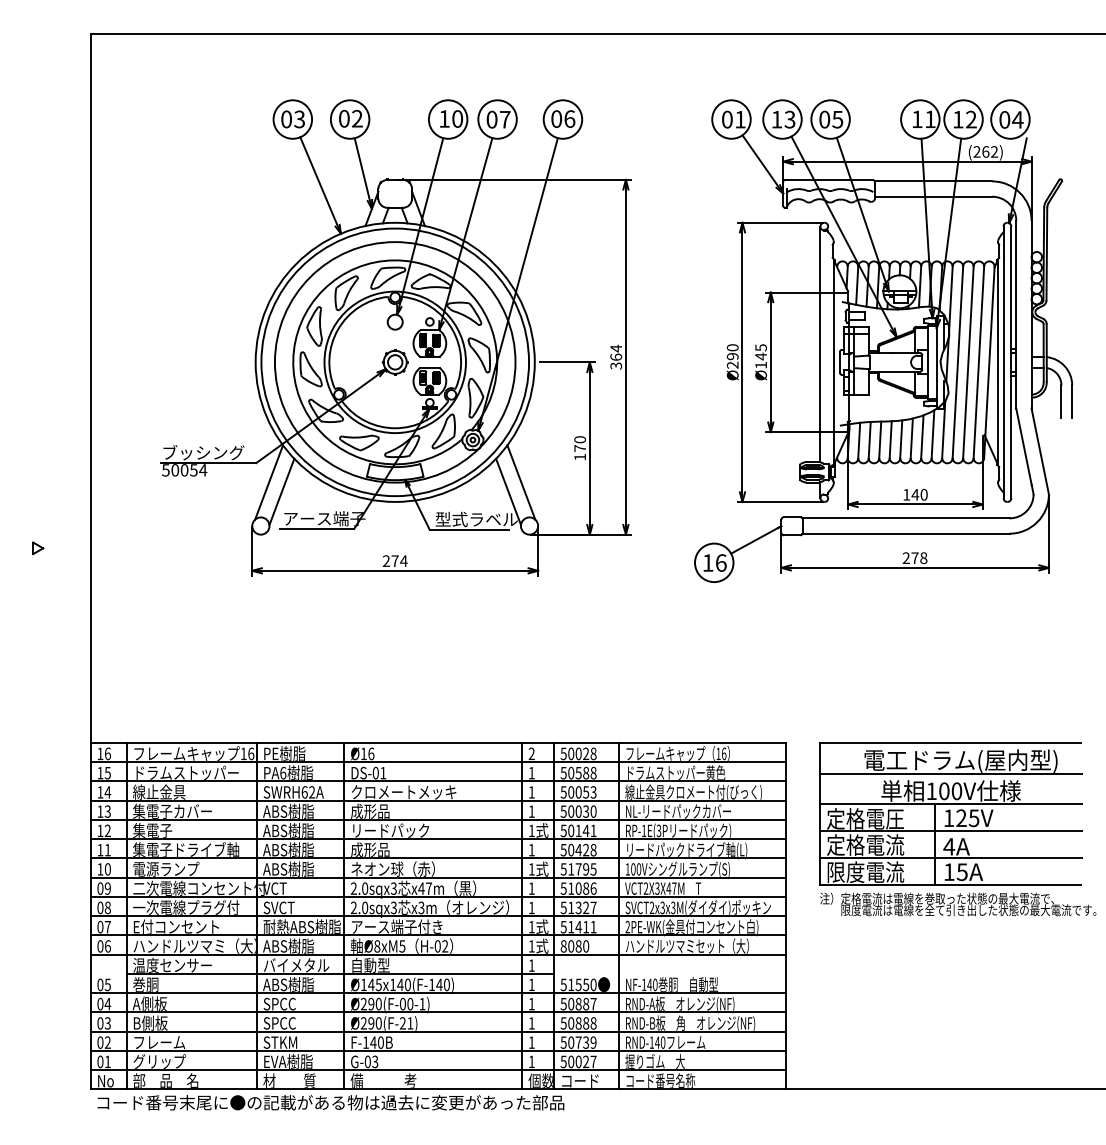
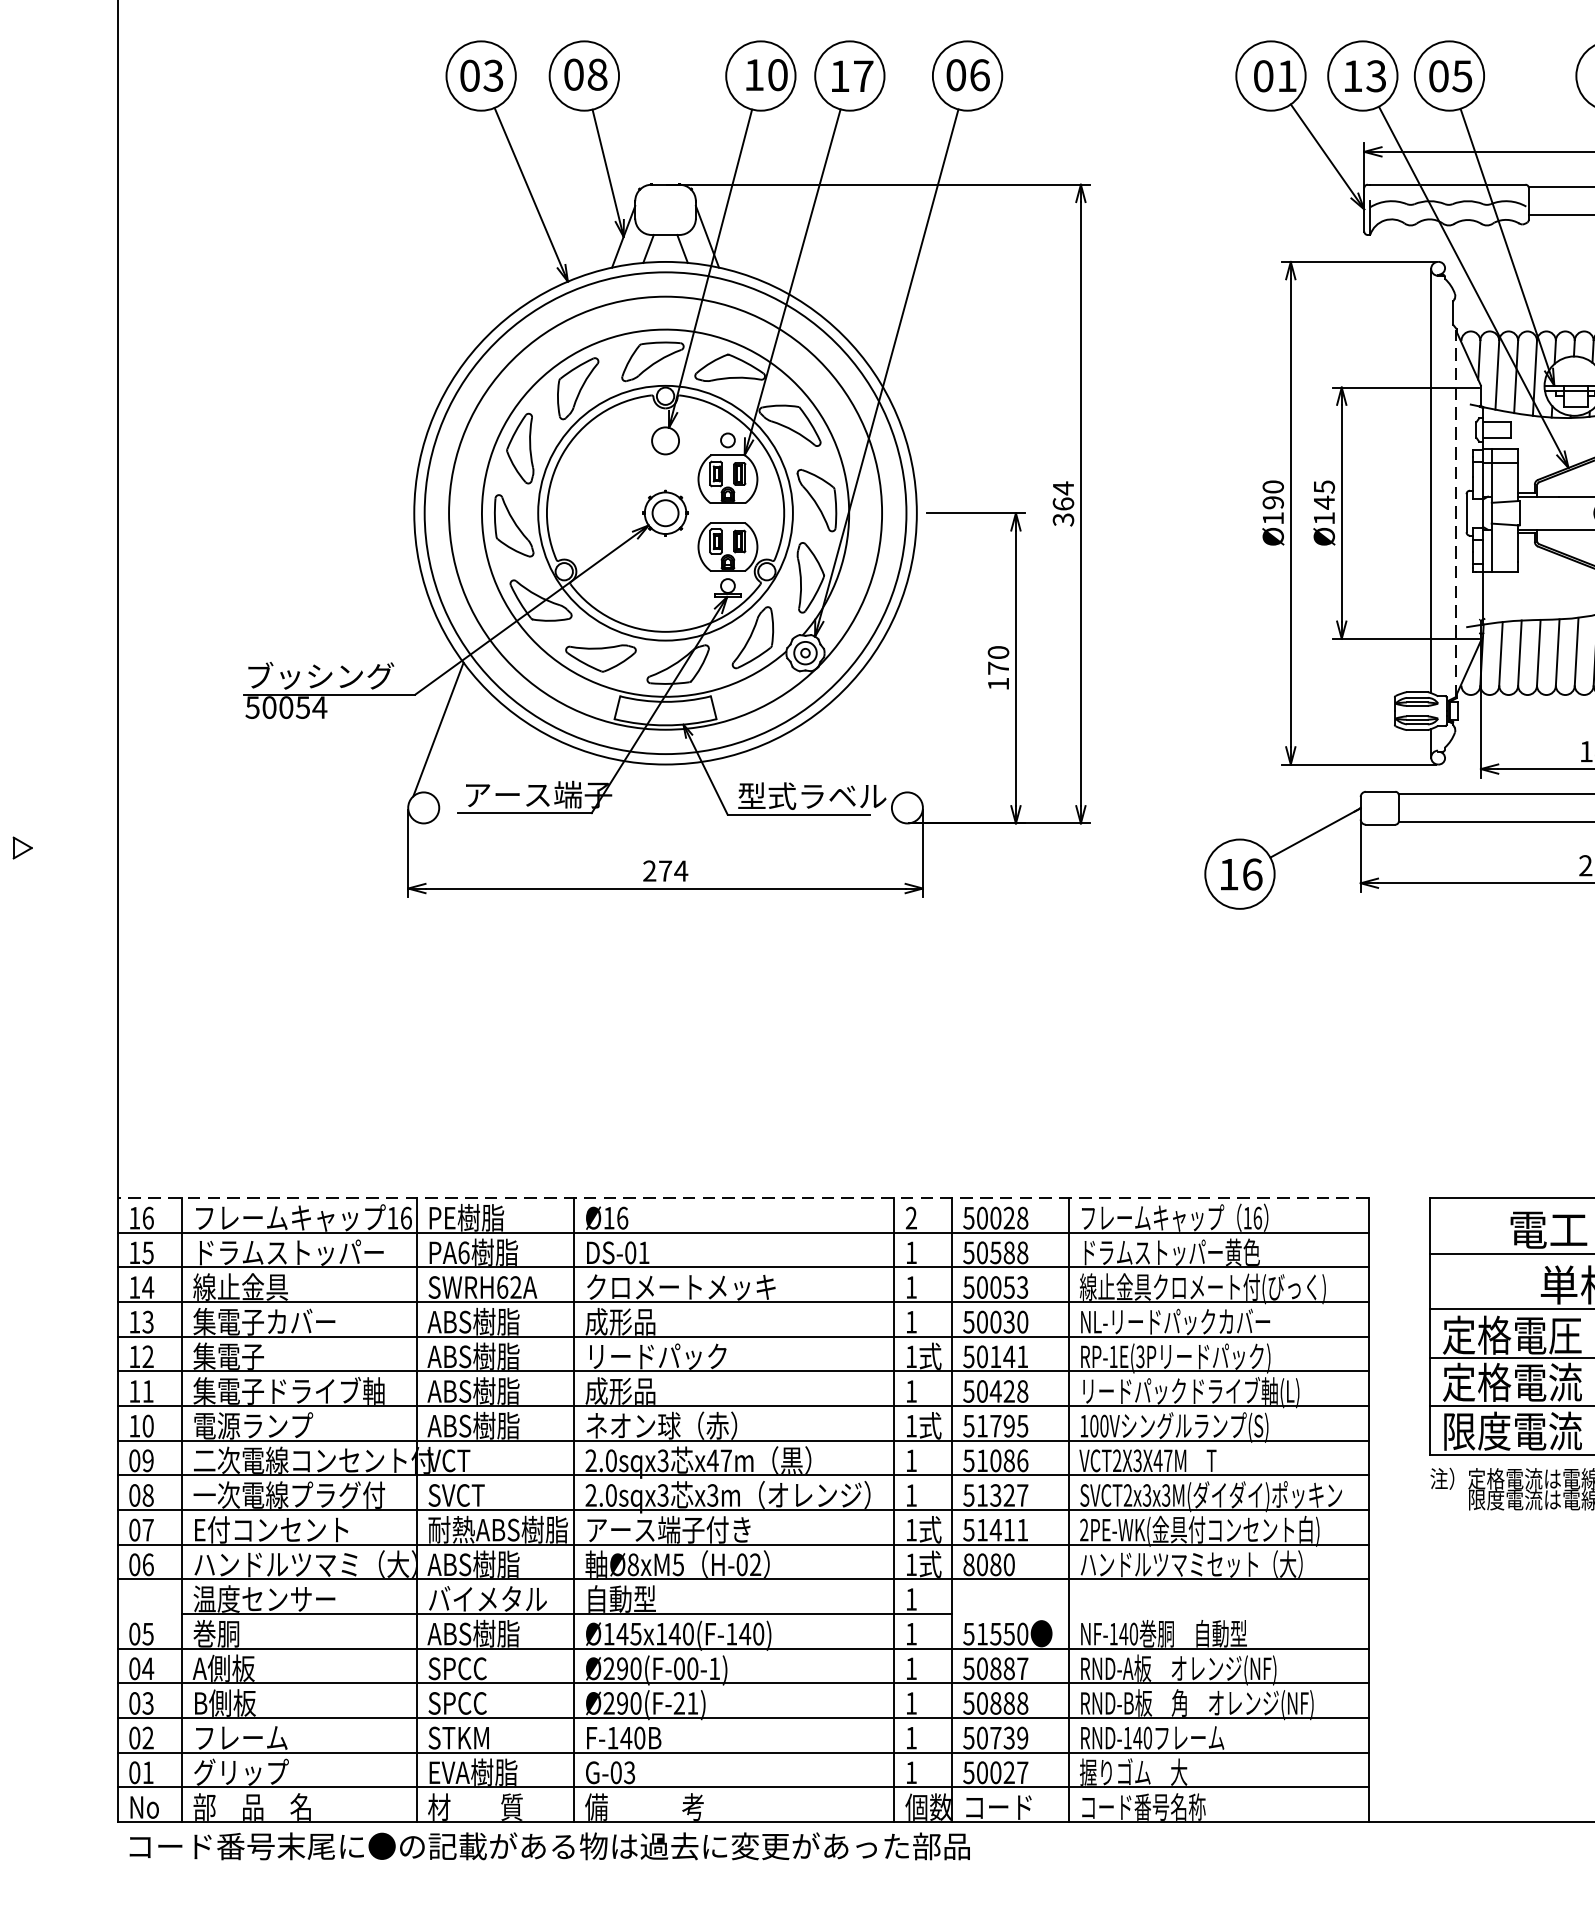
text: (357, 118) -> (597, 74), 02 -> 08
text: (491, 119) -> (838, 75), 07 -> 17
line: (833, 361) -> (1454, 511), solid -> dashed
text: (732, 364) -> (1272, 517), Ø290 -> Ø190
line: (521, 482) -> (892, 729), removed
line: (281, 491) -> (460, 745), removed
line: (508, 491) -> (869, 745), removed
line: (437, 742) -> (741, 1197), solid -> dashed

